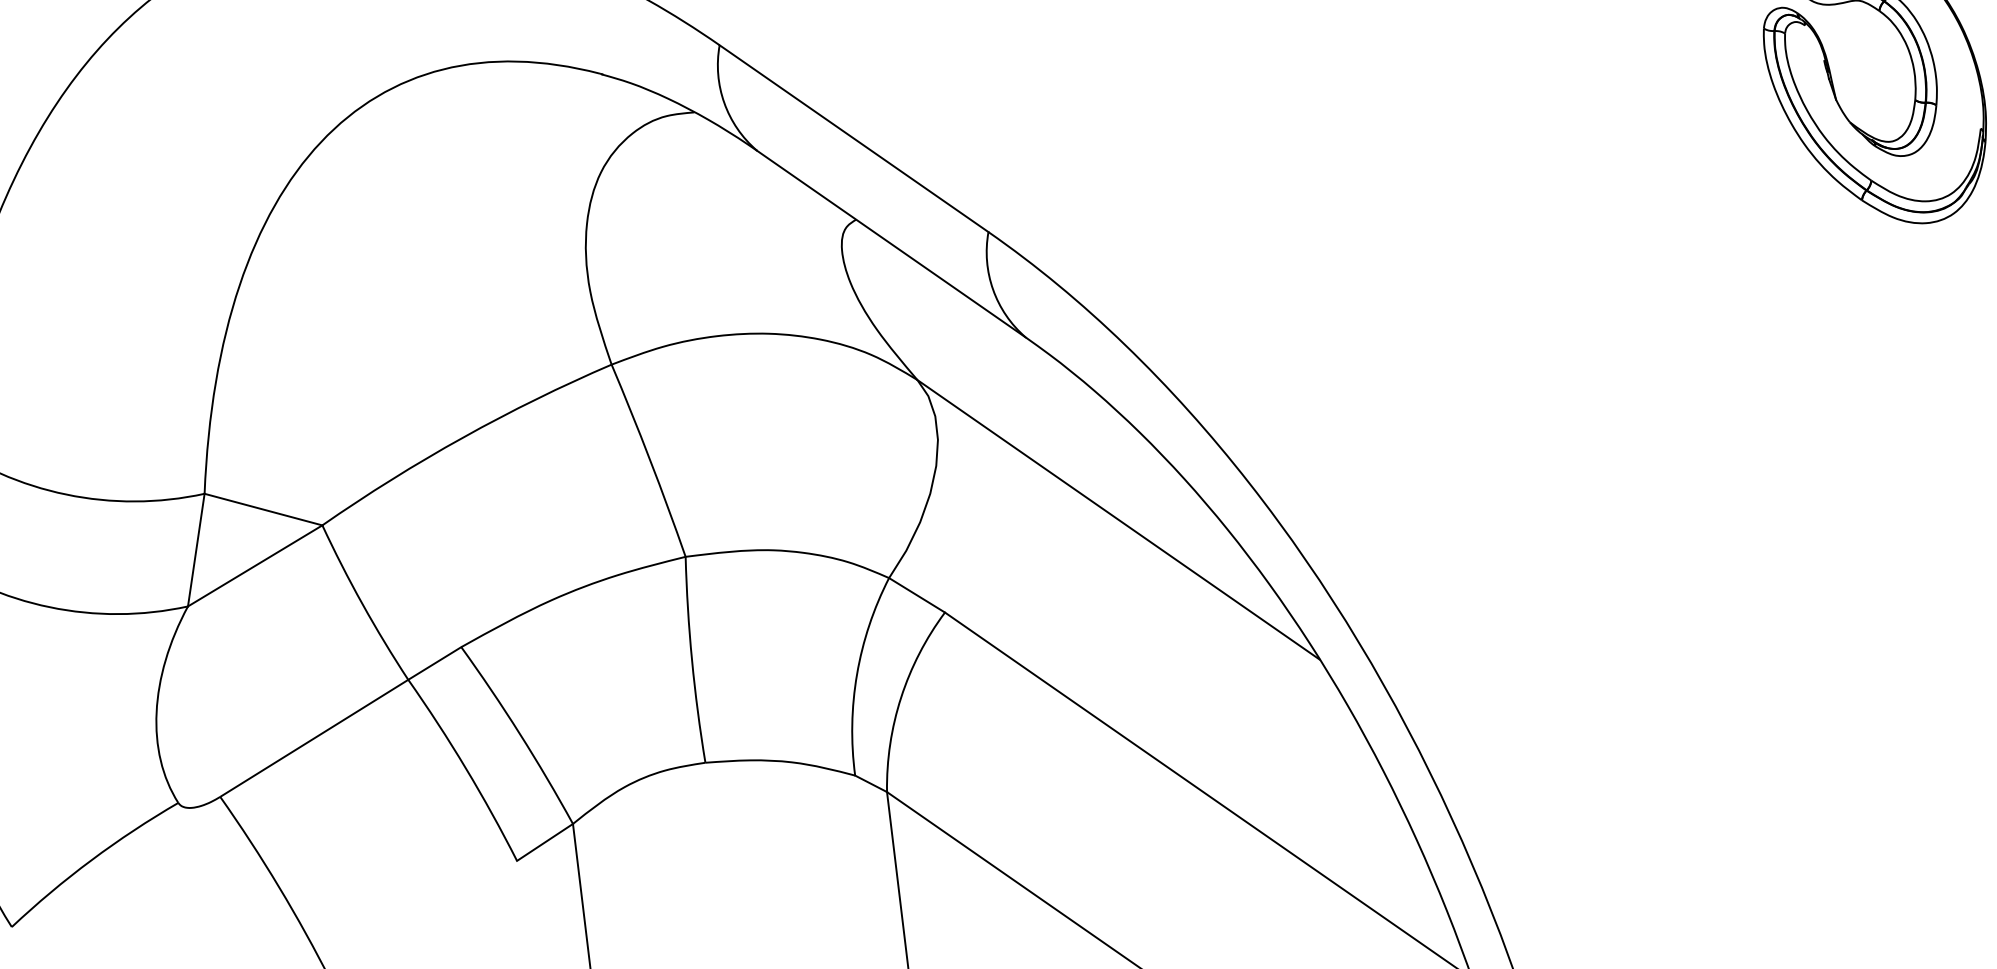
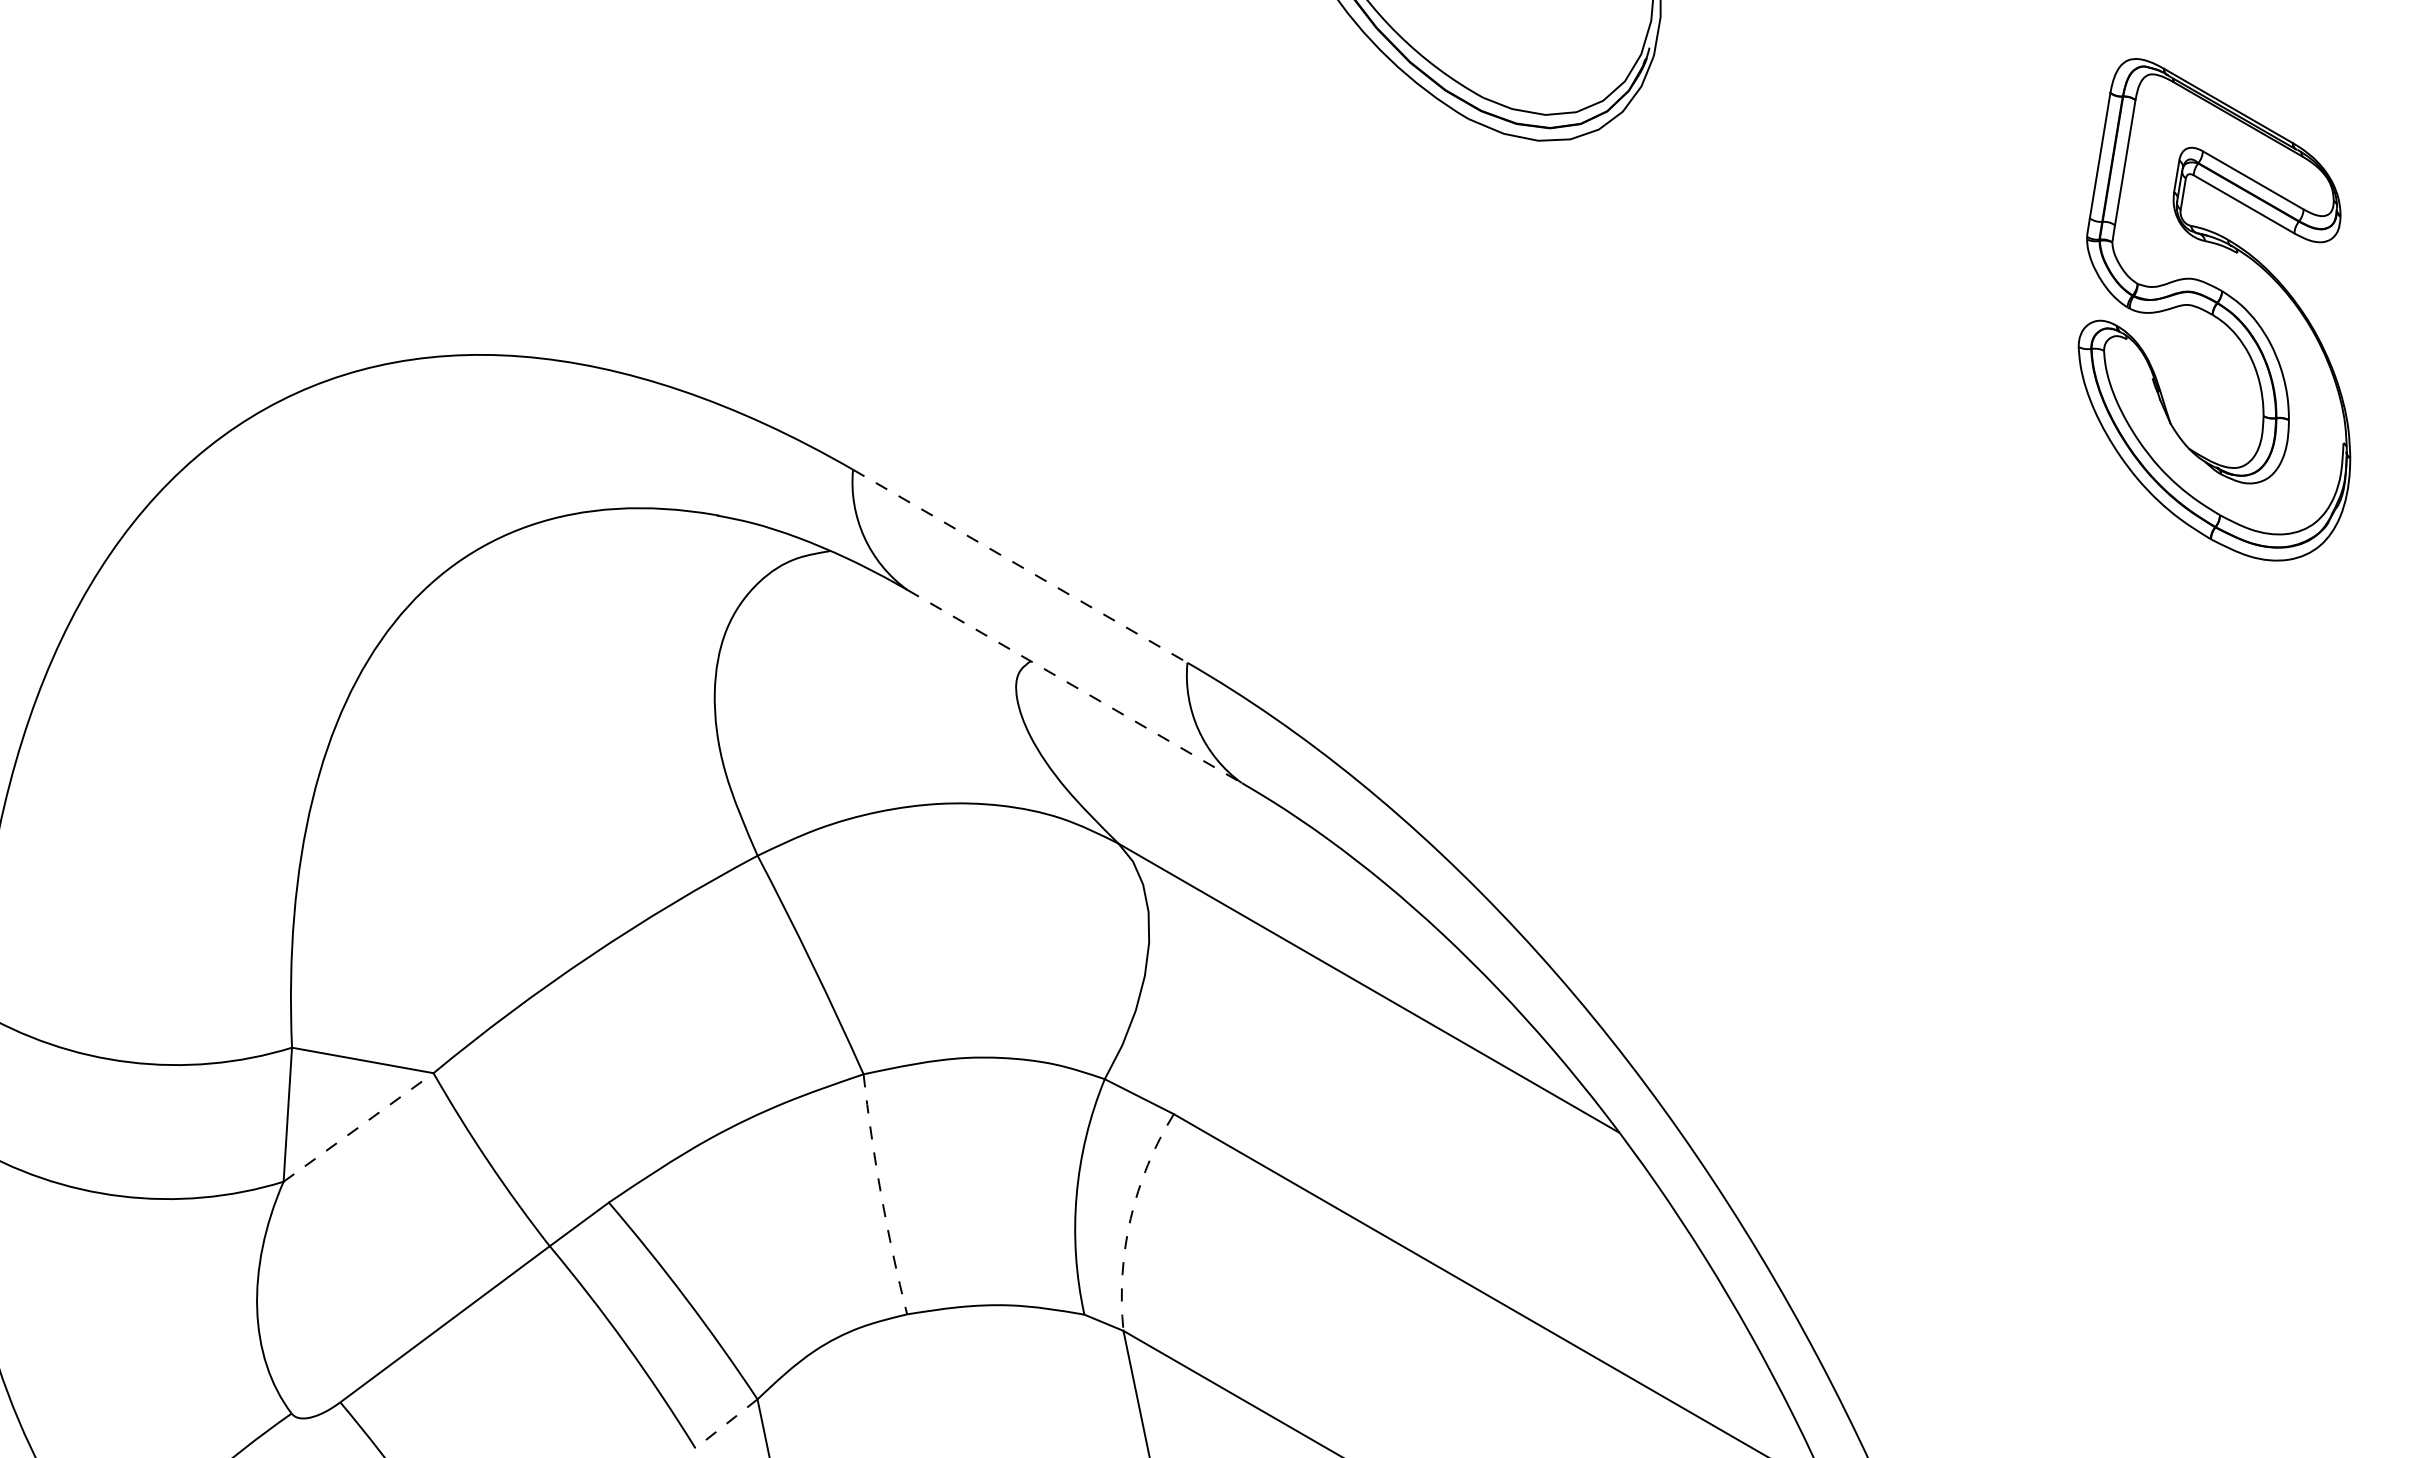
line: (854, 138) -> (1020, 566), solid -> dashed
line: (892, 244) -> (1075, 686), solid -> dashed
line: (255, 565) -> (358, 1127), solid -> dashed
arc: (692, 660) -> (881, 1195), solid -> dashed
arc: (900, 697) -> (1130, 1218), solid -> dashed
line: (545, 842) -> (726, 1423), solid -> dashed

